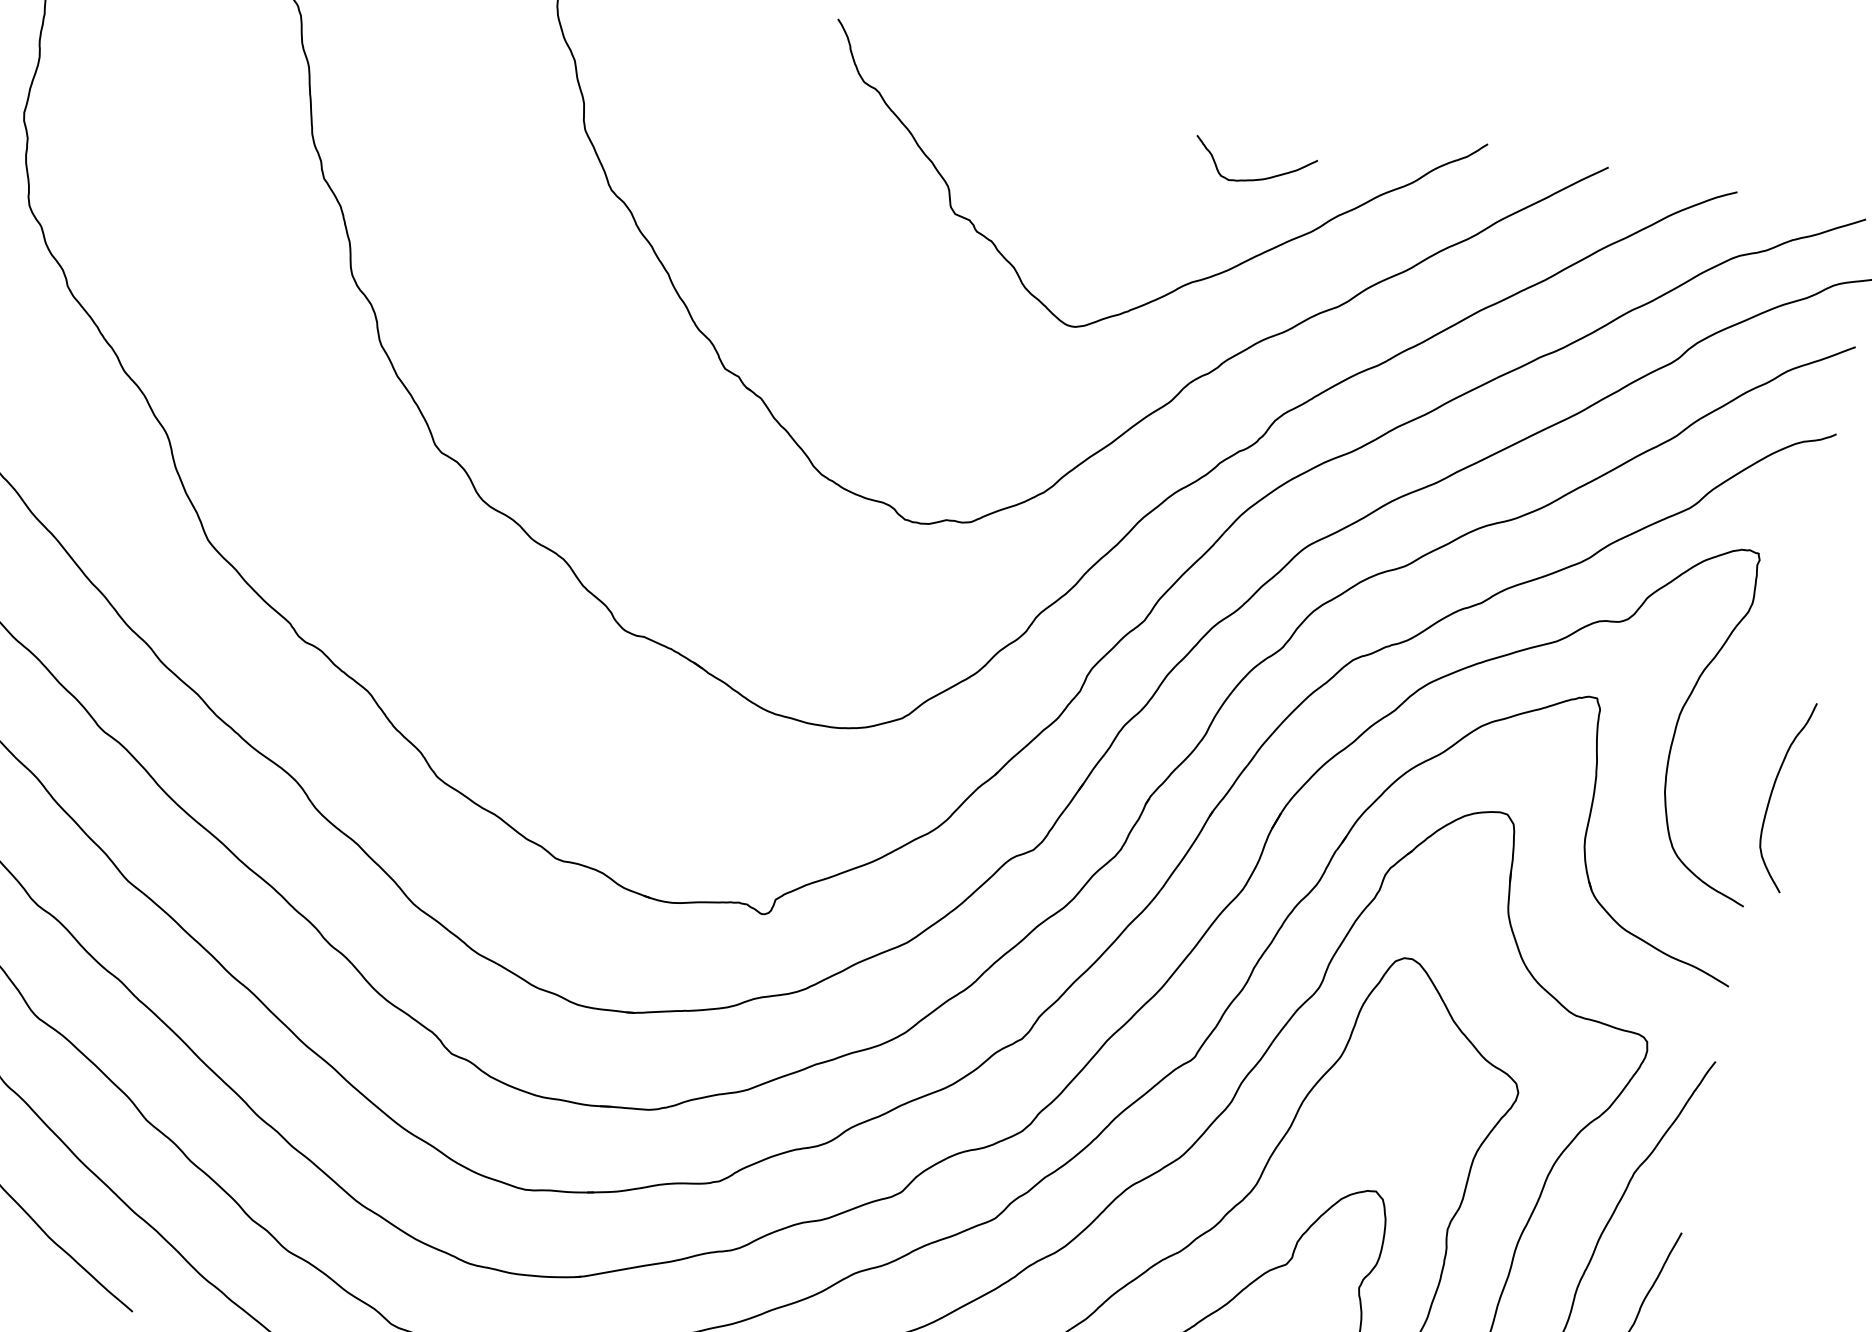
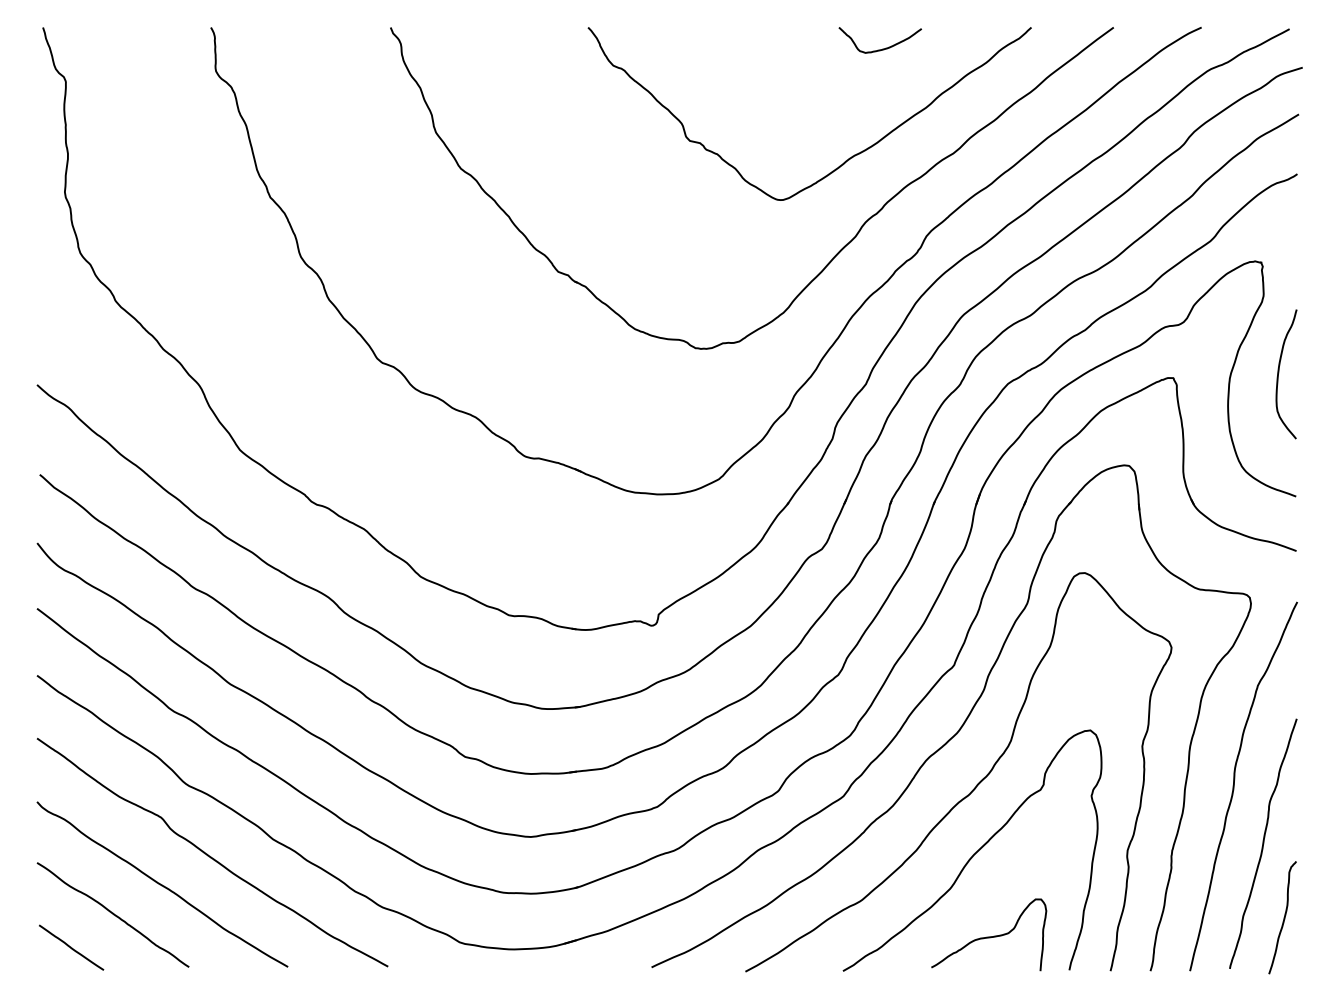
curve: (1254, 178) -> (882, 48), moved
curve: (1773, 792) -> (1279, 373), moved

